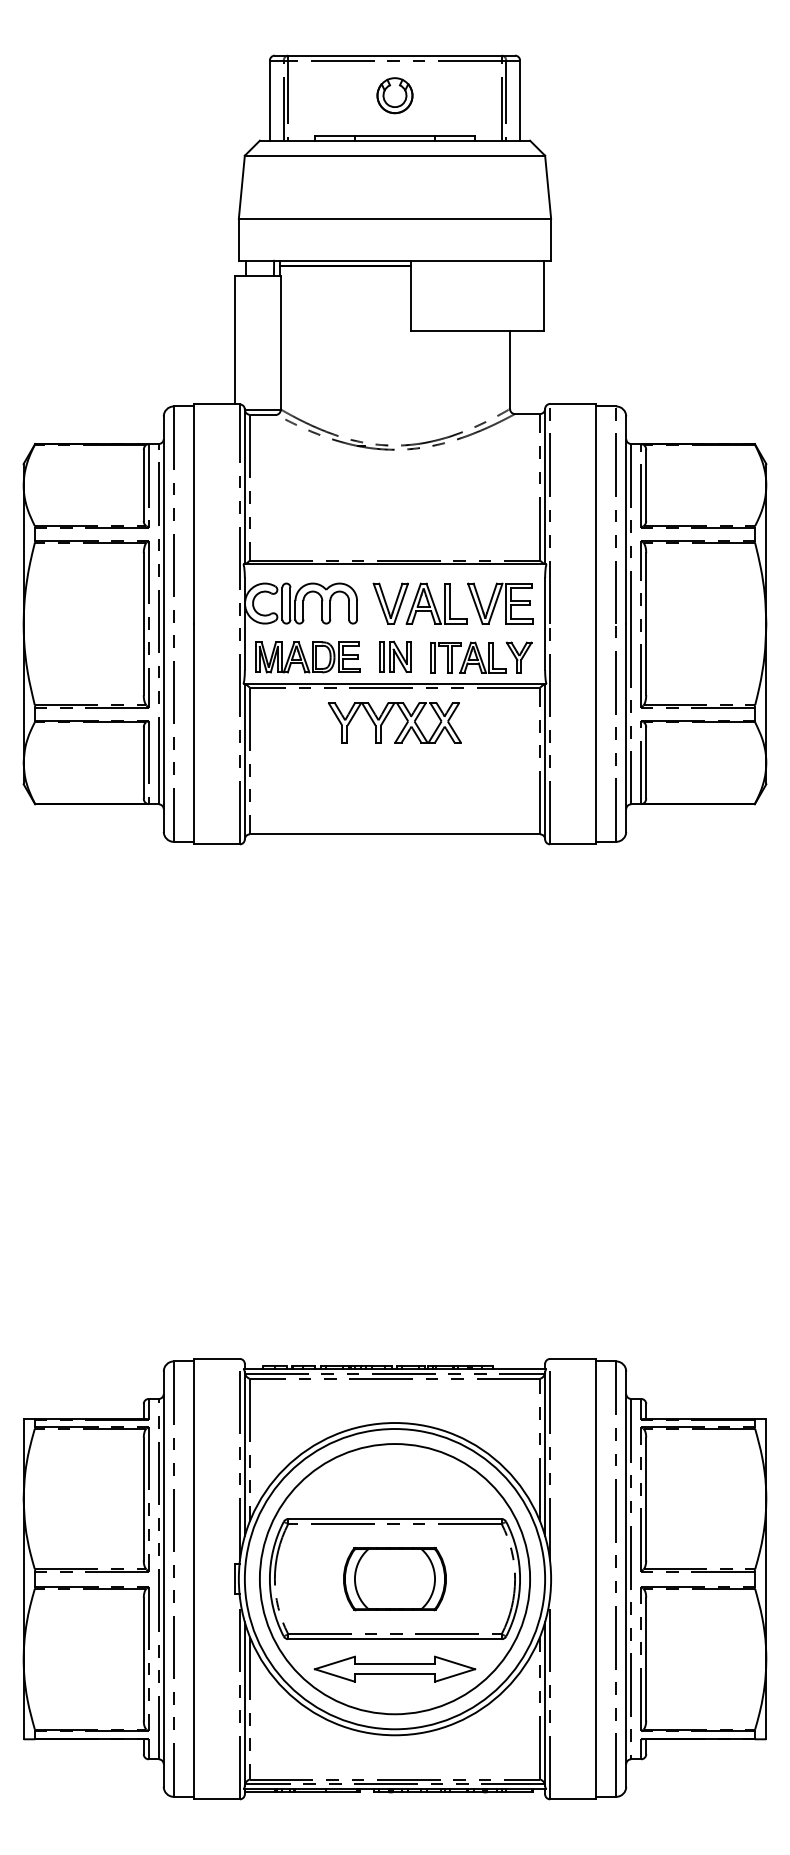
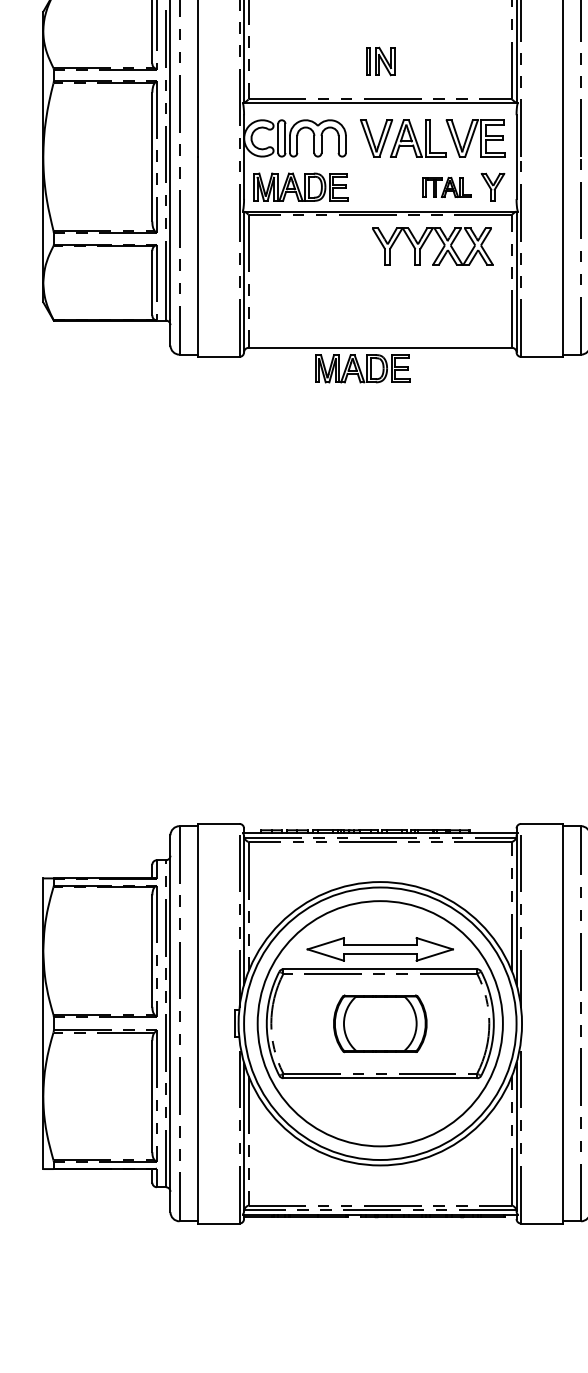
part: (395, 656) -> (380, 61), moved
part: (468, 657) -> (447, 187), size x0.7
part: (386, 718) -> (425, 242), moved
part: (375, 857) -> (362, 368), added
part: (394, 1668) -> (379, 948), moved

